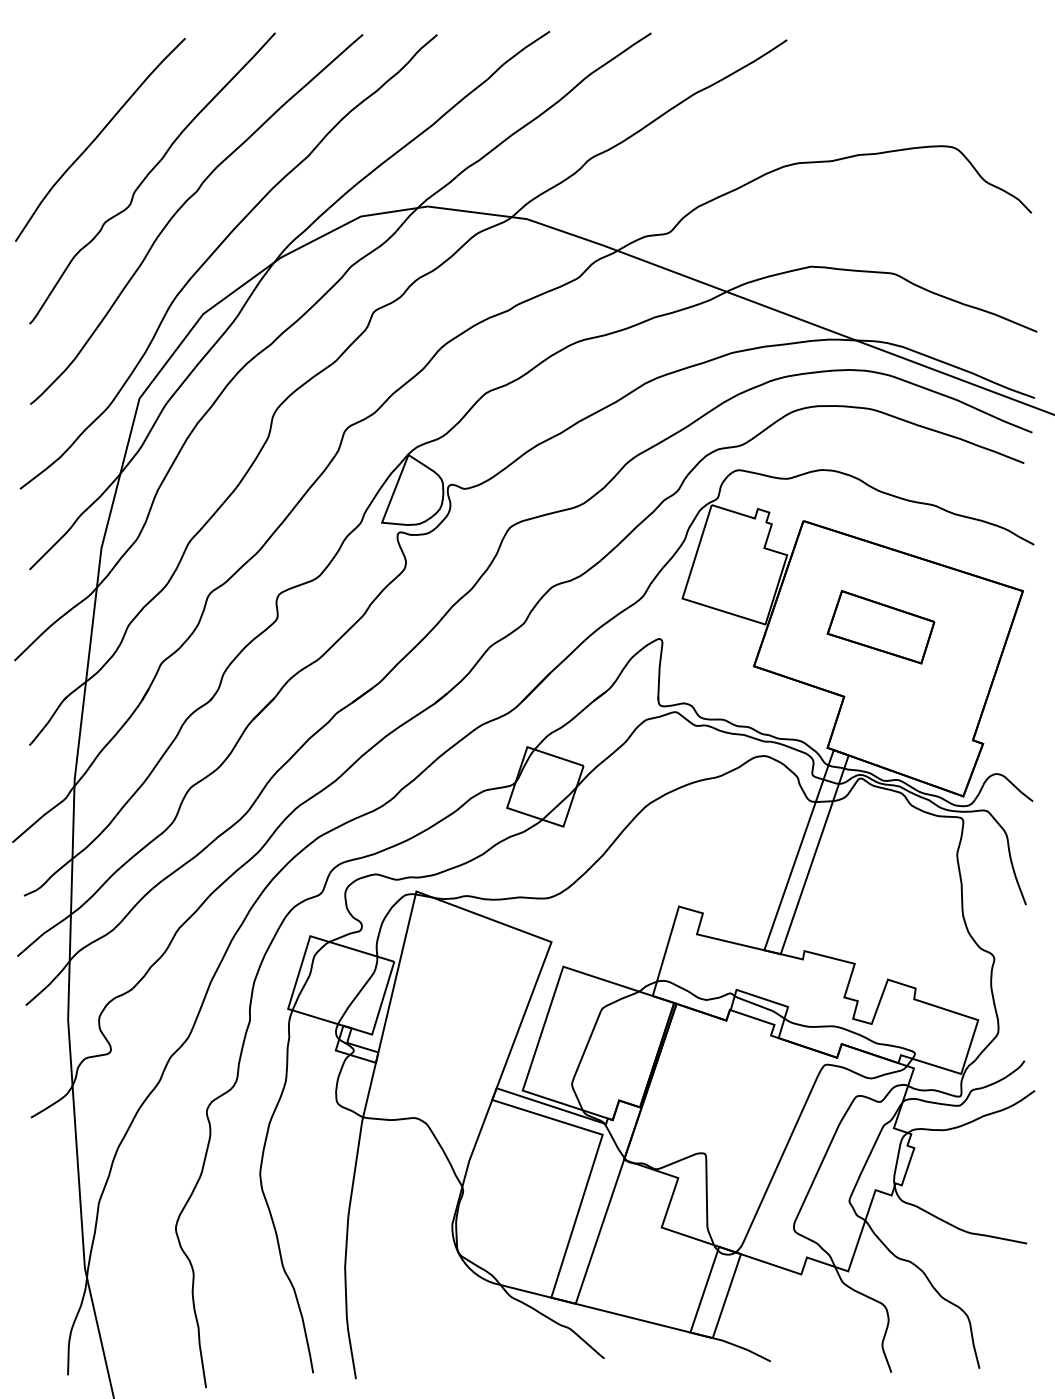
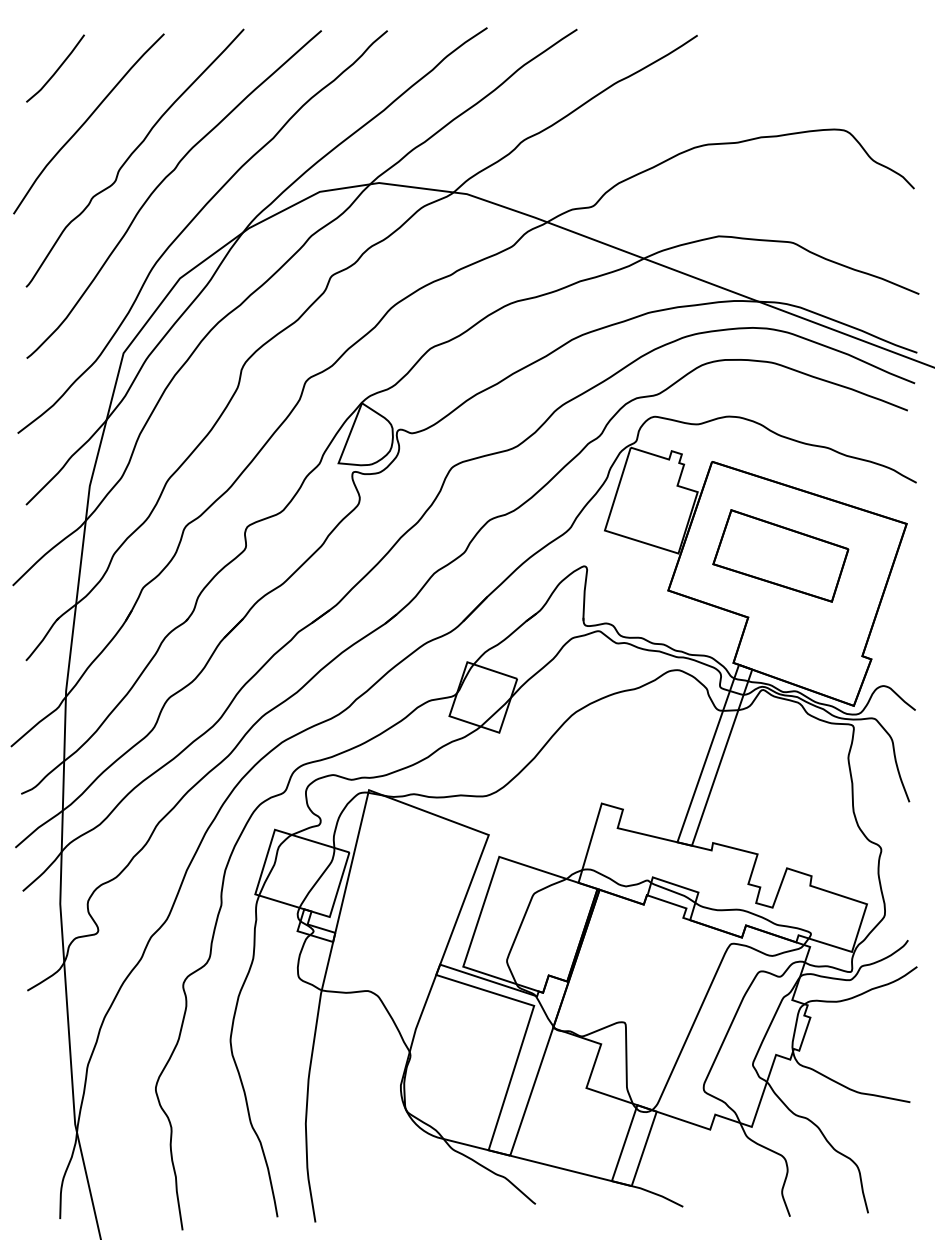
curve: (63, 78) -> (56, 69), added
part: (880, 626) -> (780, 555), size x1.43

